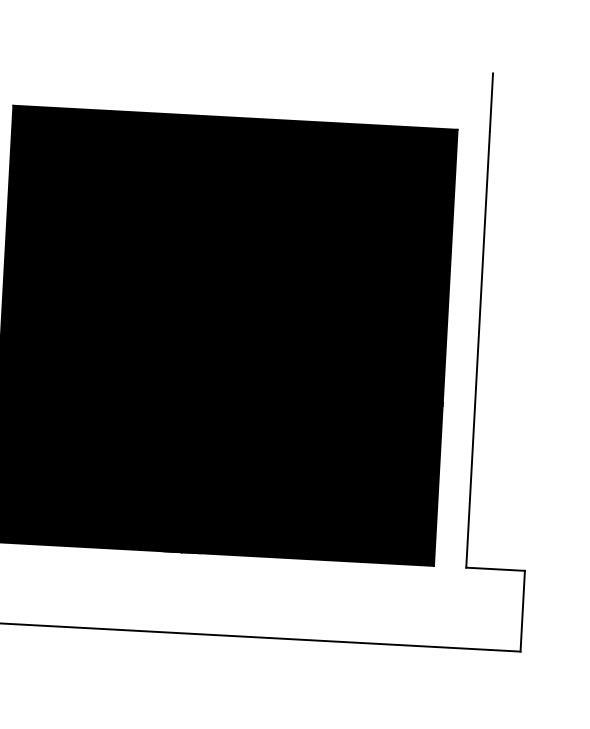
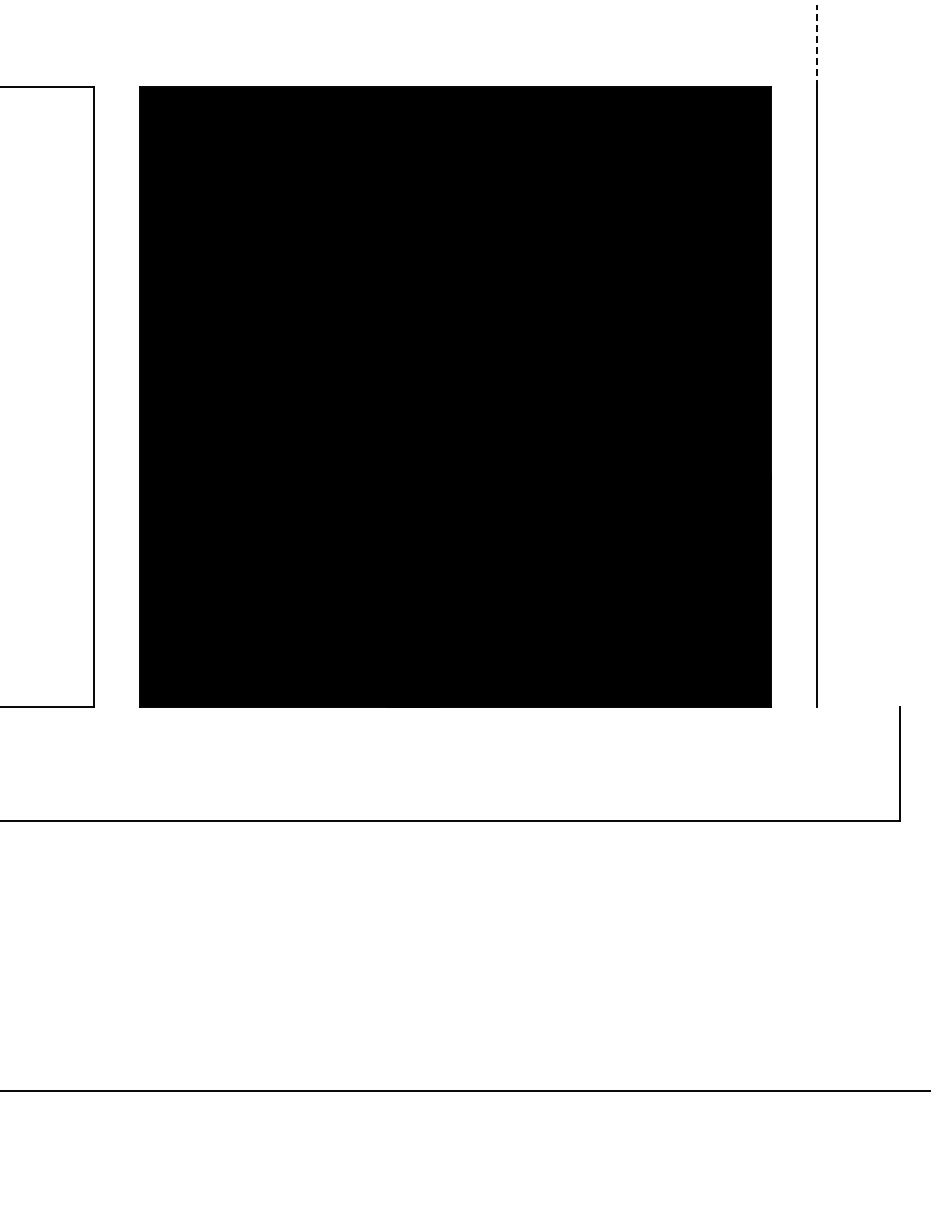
line: (491, 102) -> (816, 45), solid -> dashed
line: (495, 569) -> (858, 706), removed

